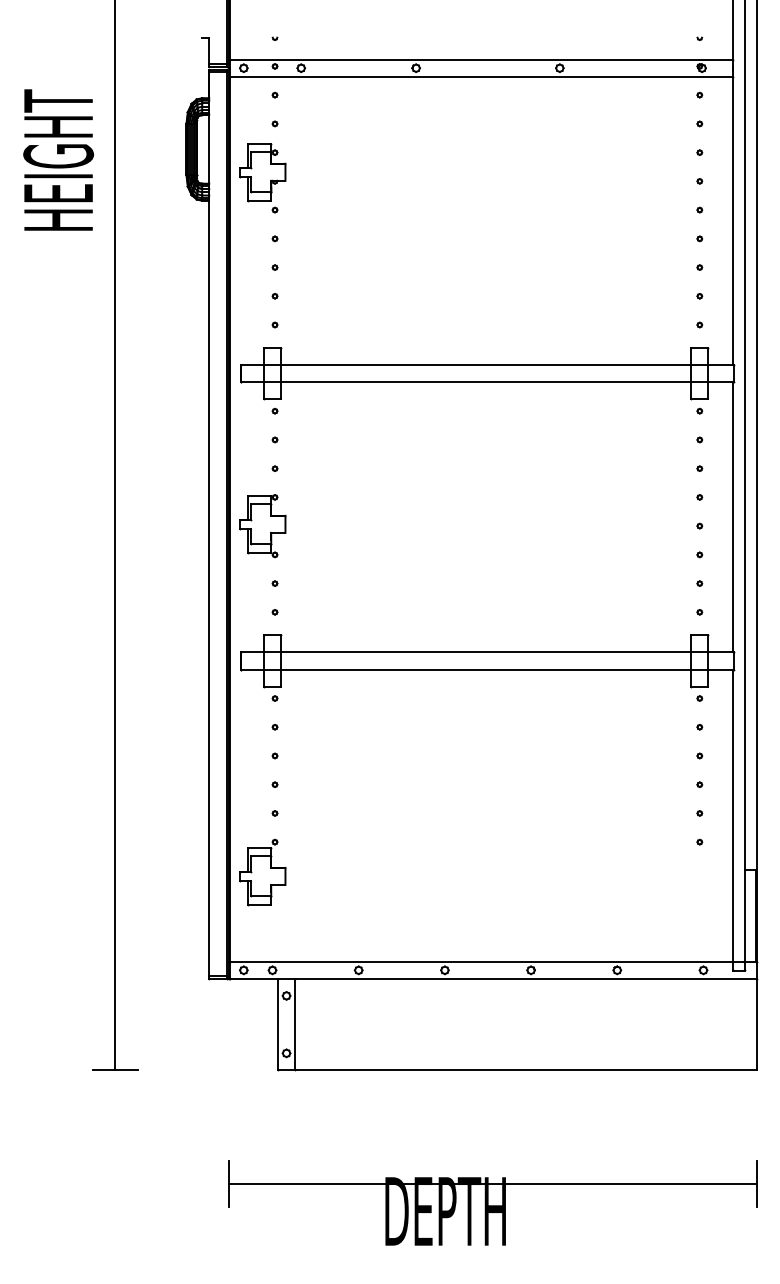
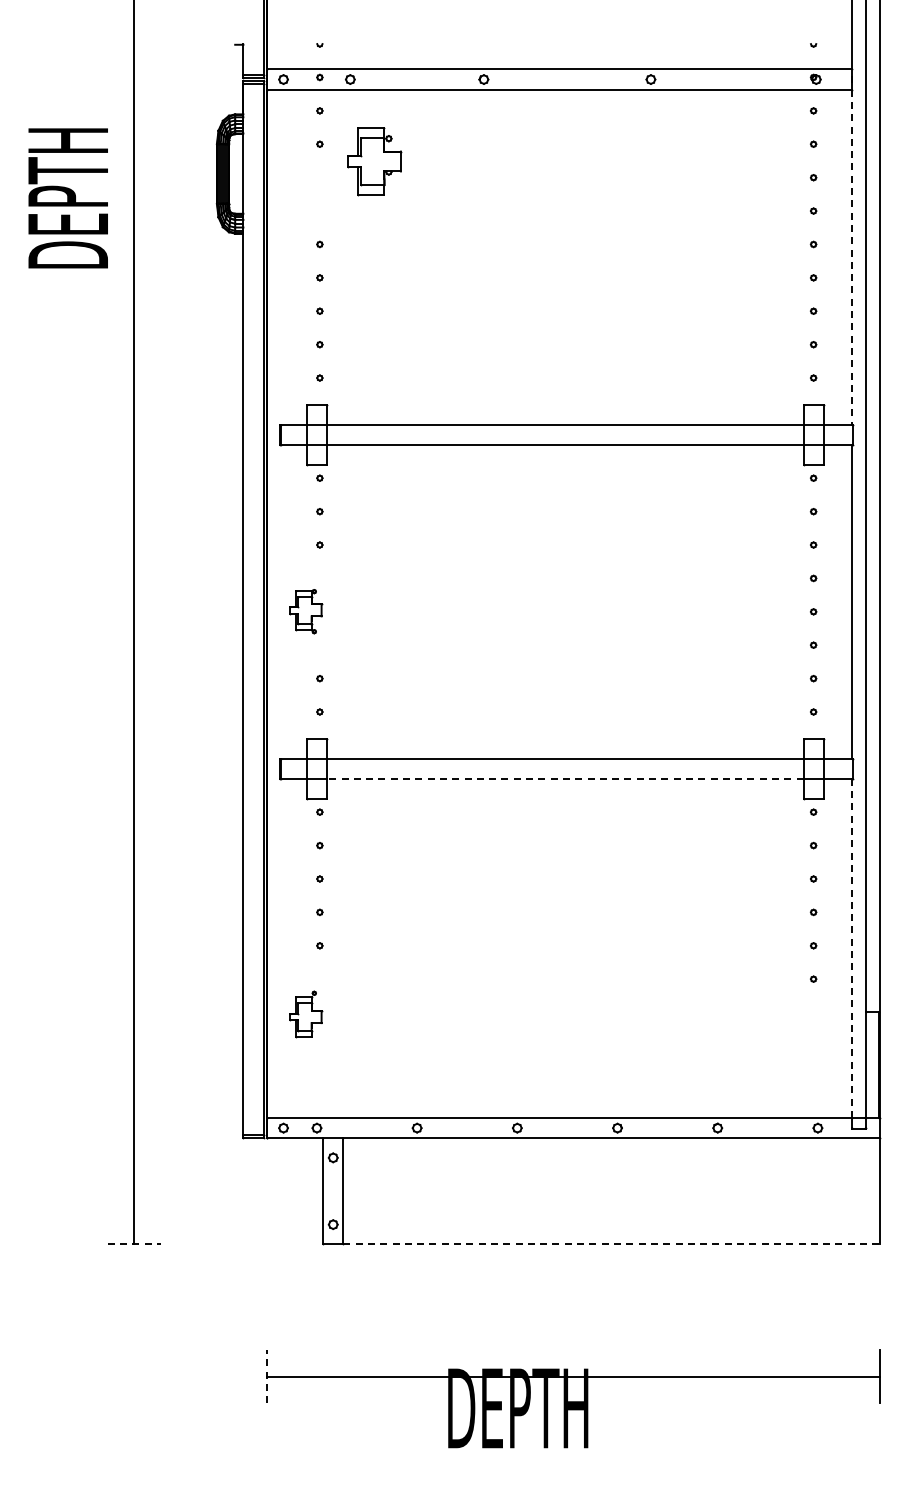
text: (58, 157) -> (68, 183), HEIGHT -> DEPTH
part: (262, 172) -> (374, 161), moved
line: (732, 221) -> (851, 257), solid -> dashed
part: (262, 525) -> (305, 611), size x0.6
line: (486, 669) -> (565, 778), solid -> dashed
line: (732, 815) -> (851, 948), solid -> dashed
part: (262, 872) -> (305, 1014), size x0.6
line: (115, 1070) -> (134, 1244), solid -> dashed
line: (526, 1070) -> (612, 1244), solid -> dashed
line: (229, 1183) -> (266, 1376), solid -> dashed

